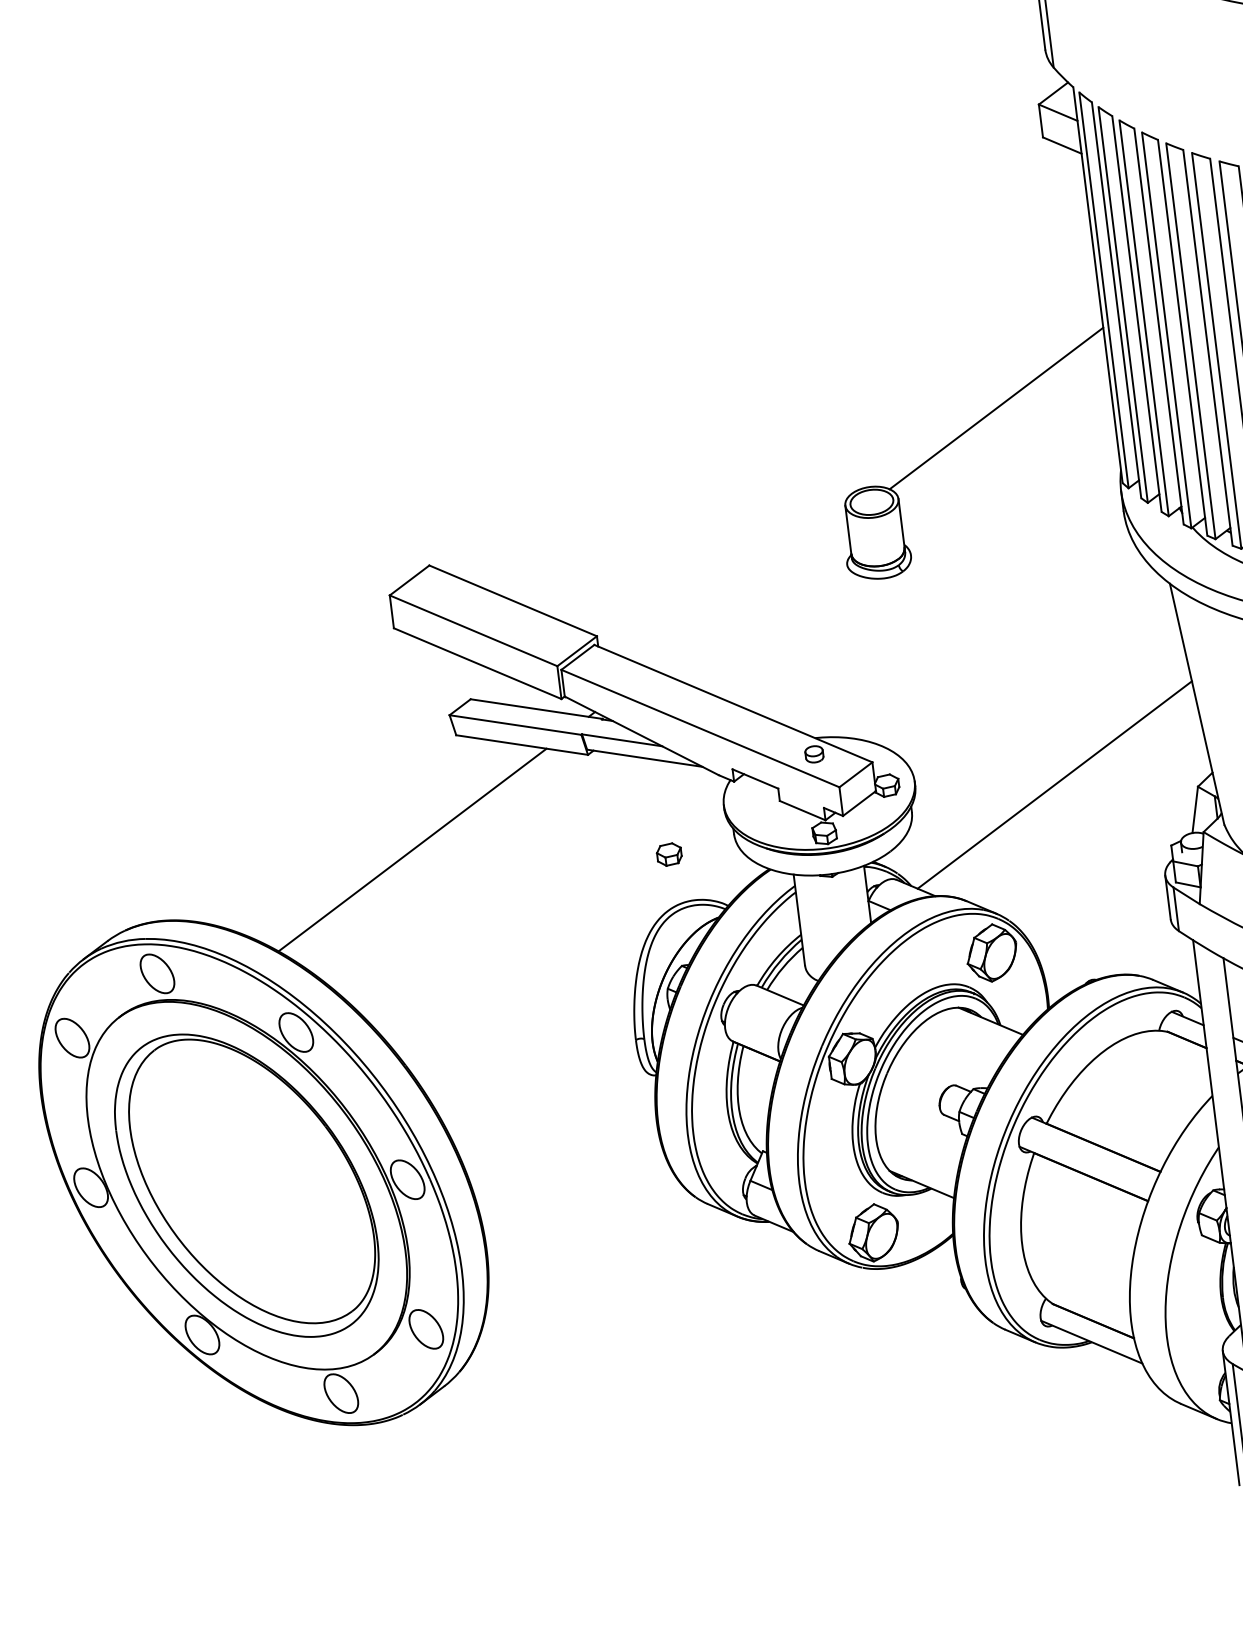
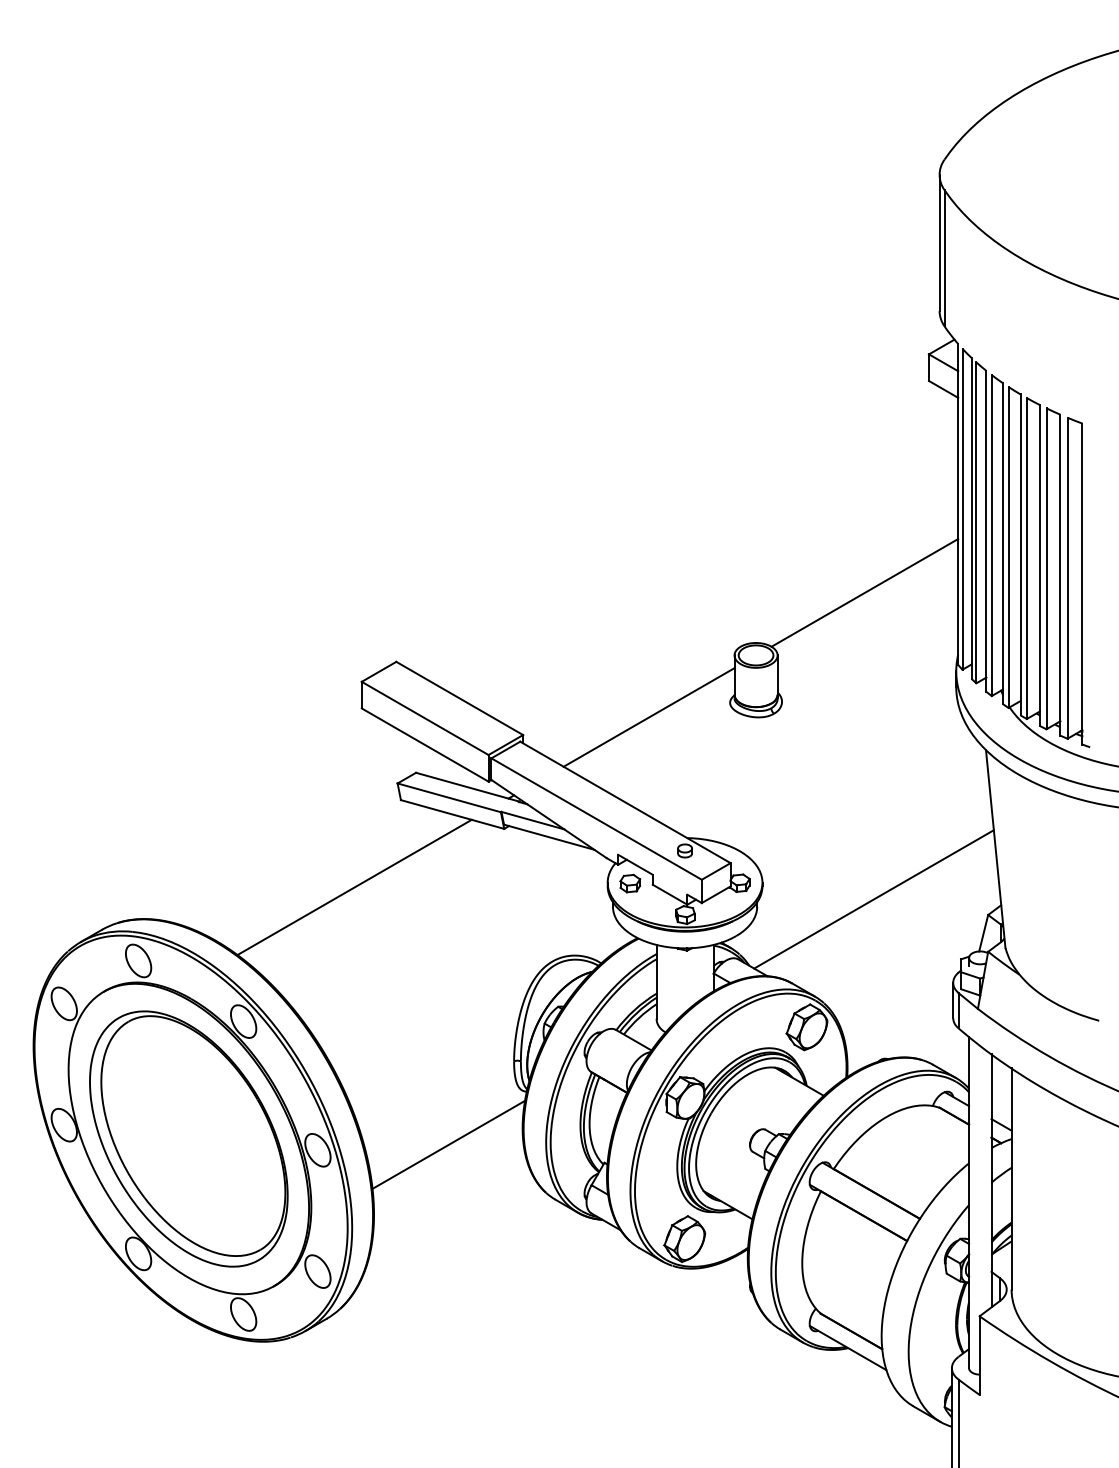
line: (748, 595) -> (648, 717), added
part: (669, 854) -> (630, 883), moved
line: (567, 1152) -> (448, 1144), added

